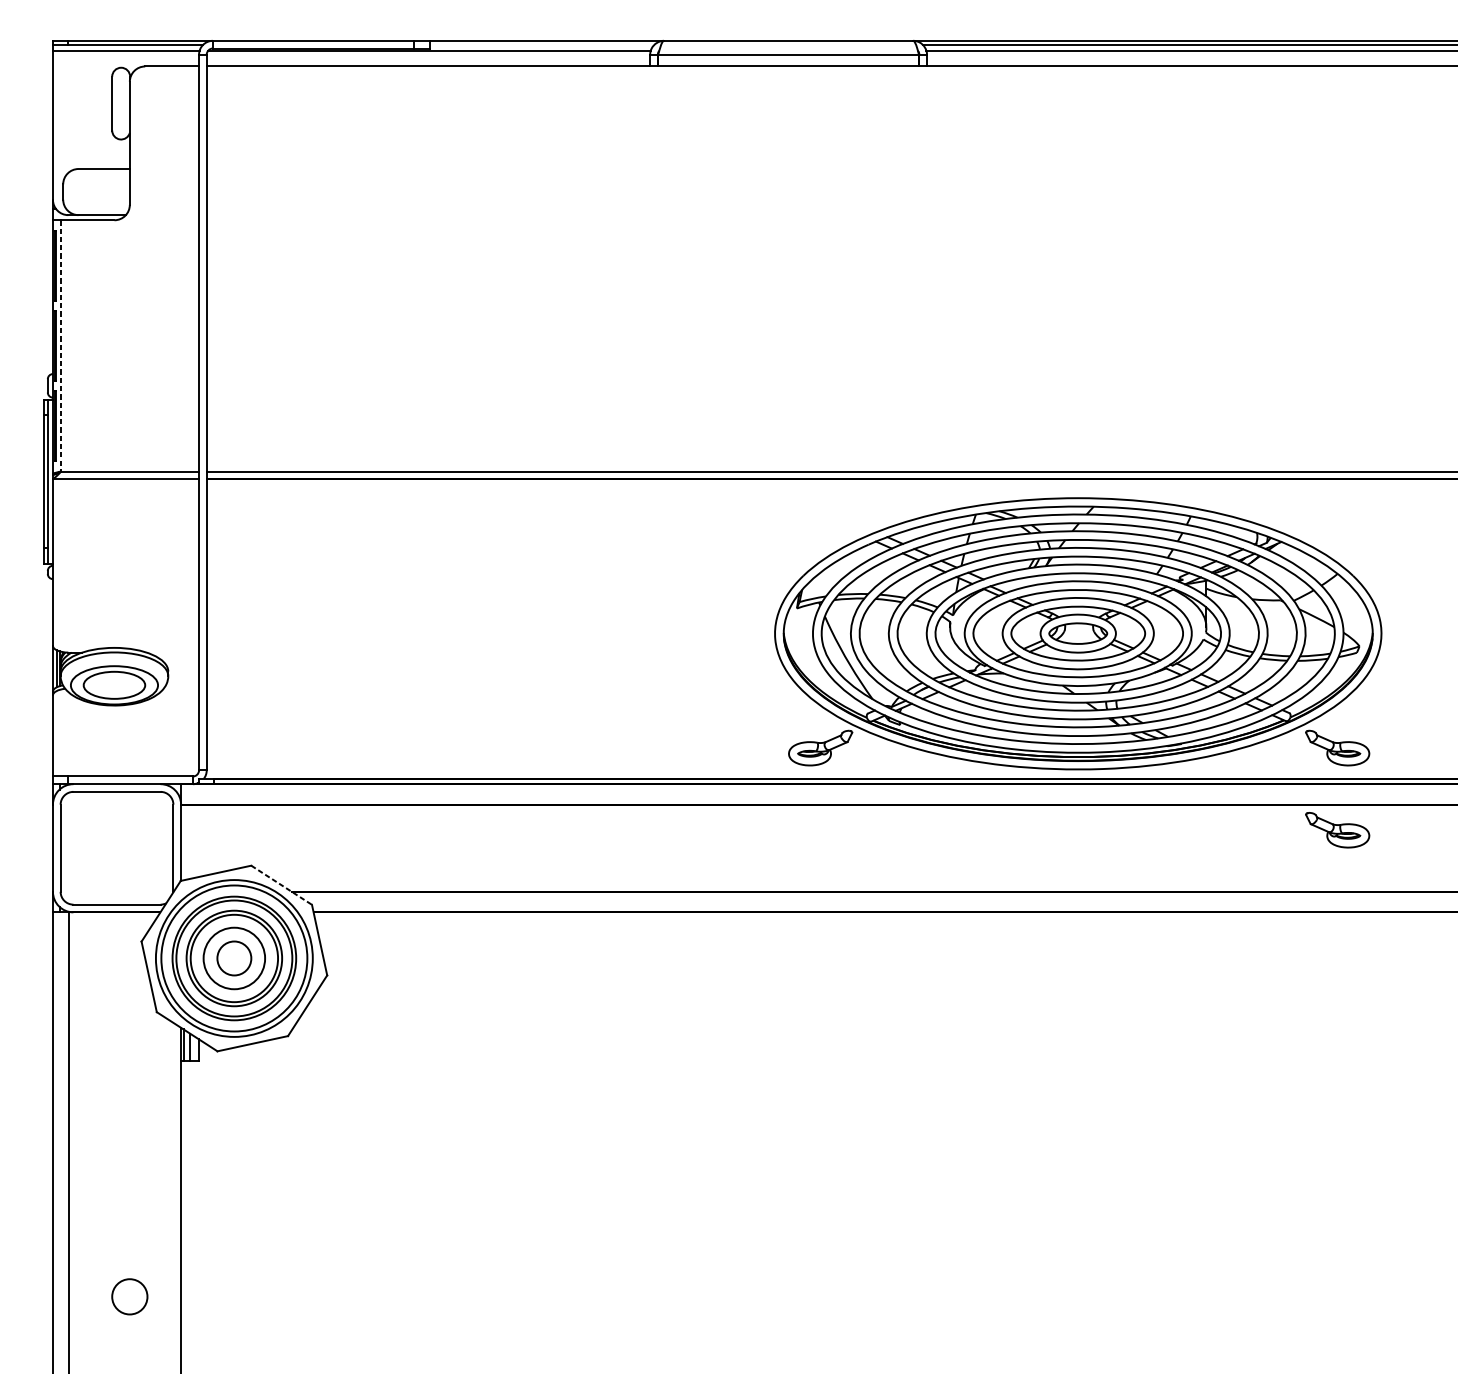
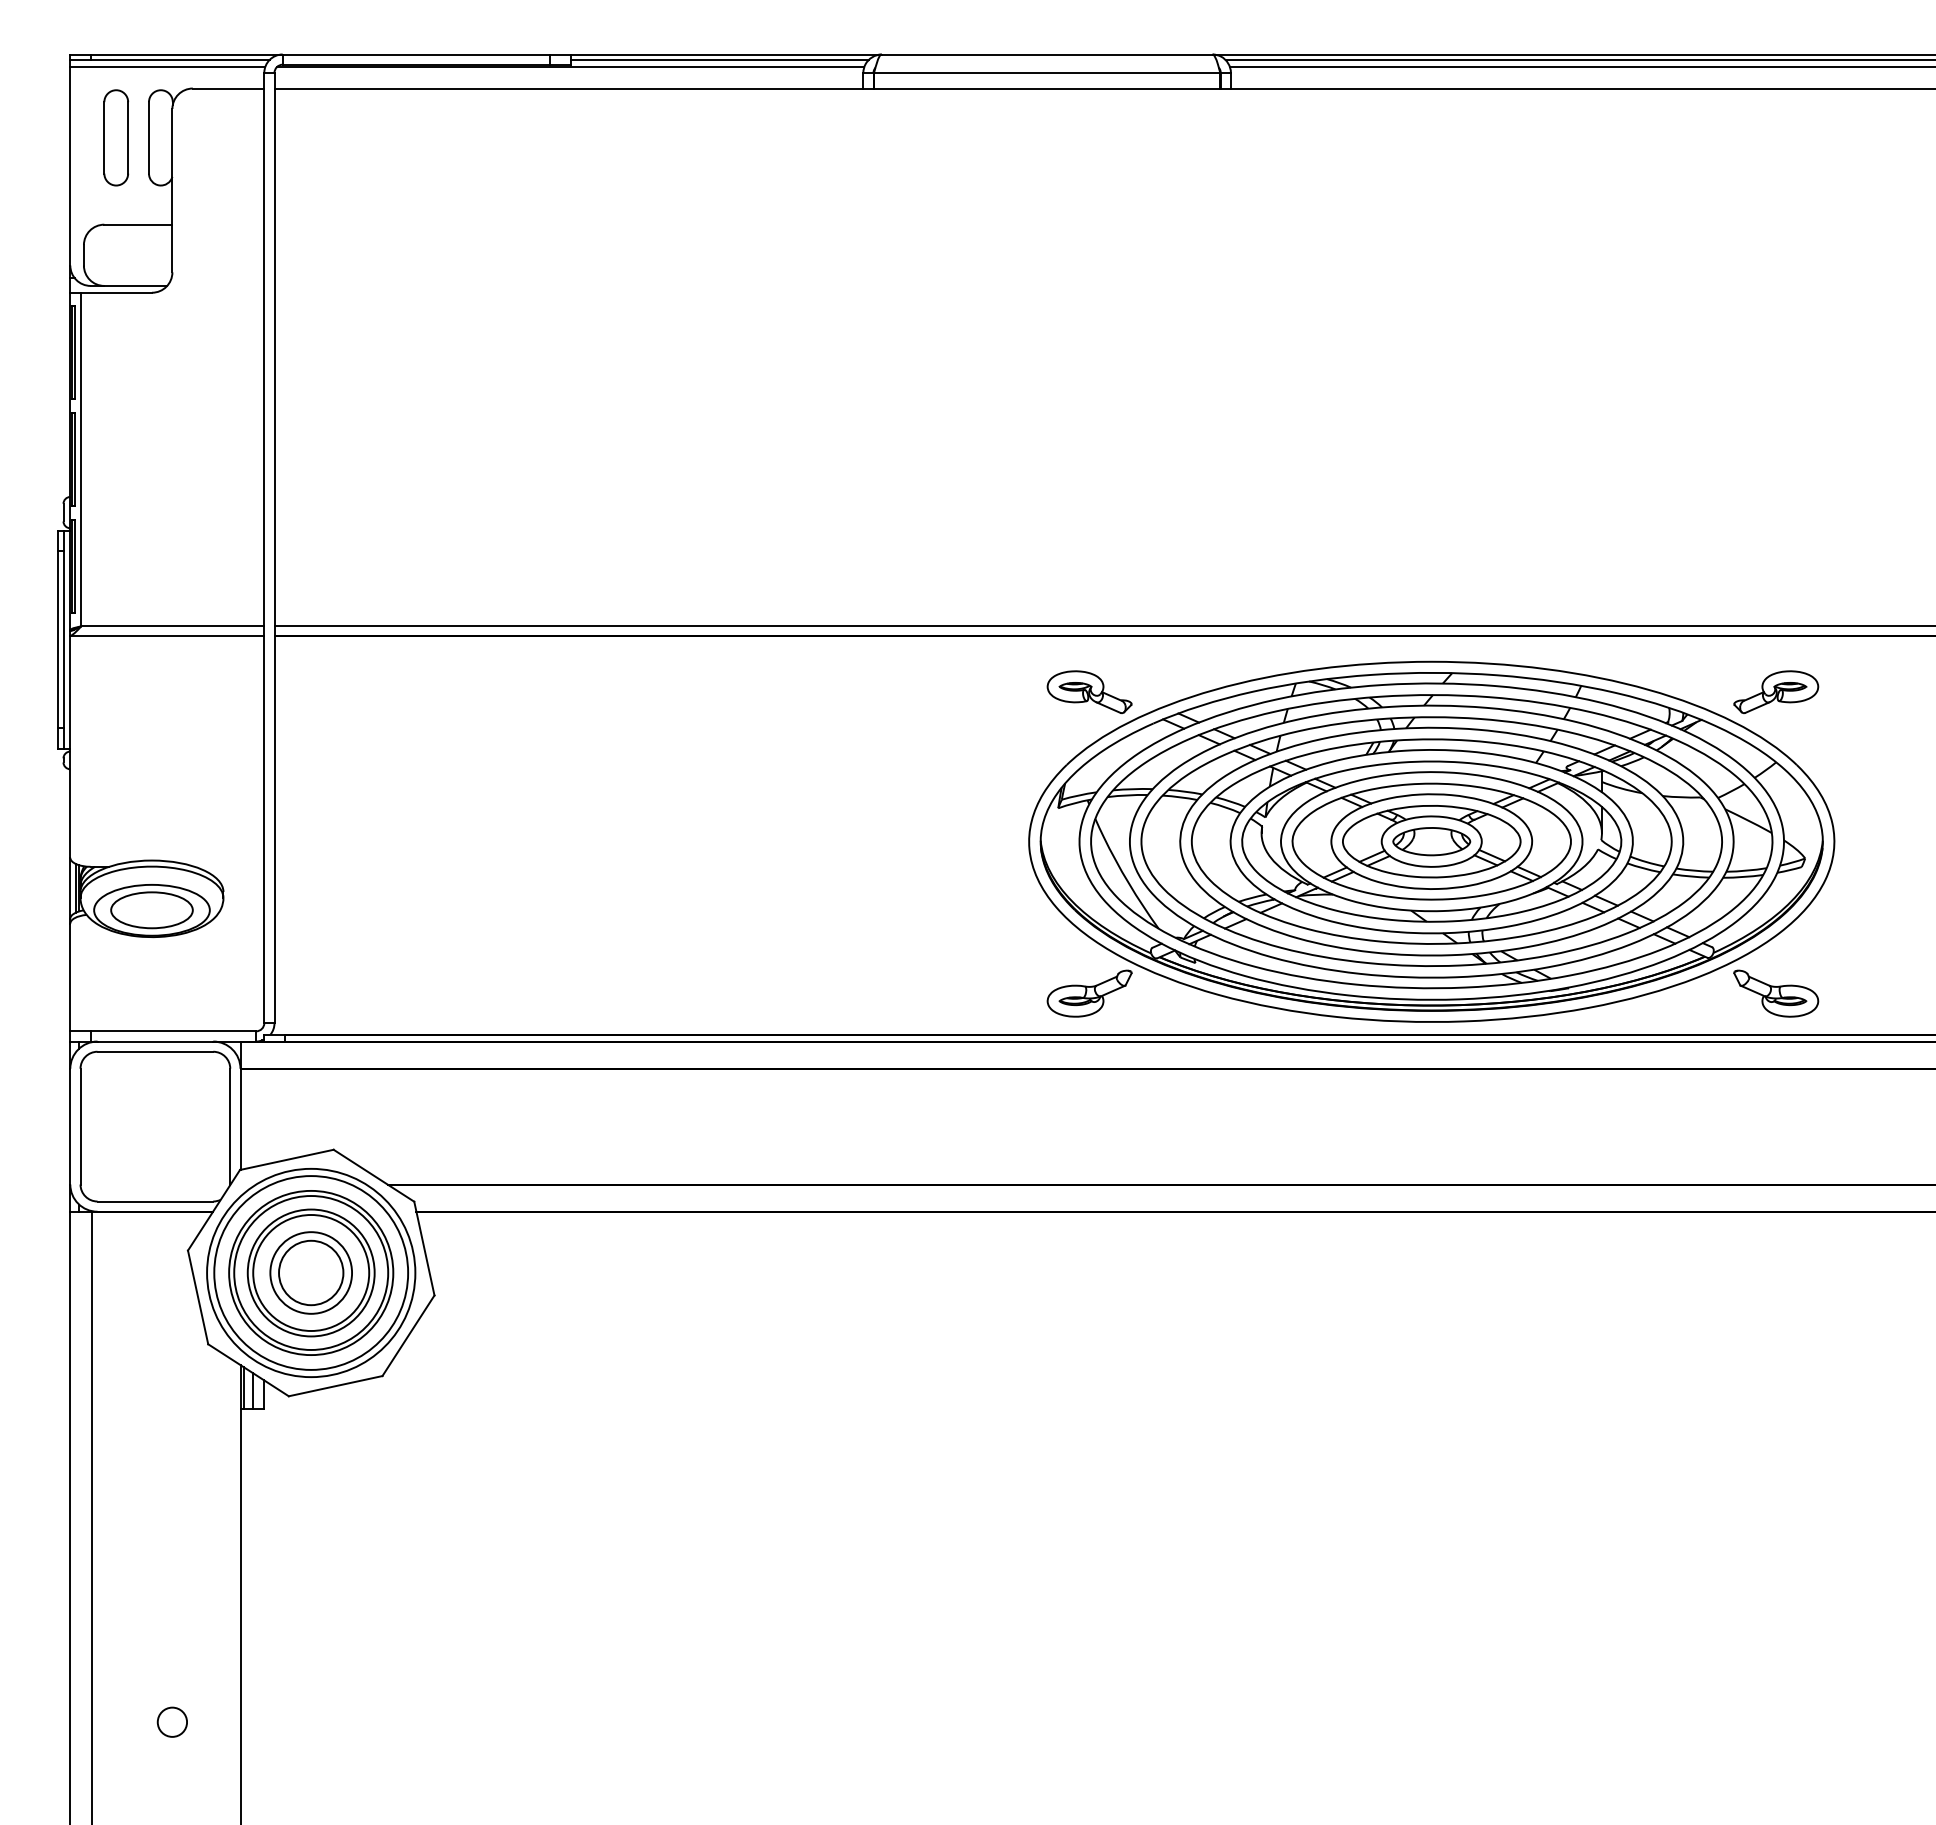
line: (541, 44) -> (719, 59), added
part: (86, 103) -> (115, 137), added
line: (61, 345) -> (81, 459), dashed -> solid
part: (820, 520) -> (1089, 691), added
part: (1337, 520) -> (1776, 691), added
part: (1337, 830) -> (1776, 1102), removed
line: (281, 885) -> (373, 1175), dashed -> solid
circle: (234, 958) -> (311, 1272), size x1.43
circle: (129, 1296) -> (172, 1721), size x0.62

